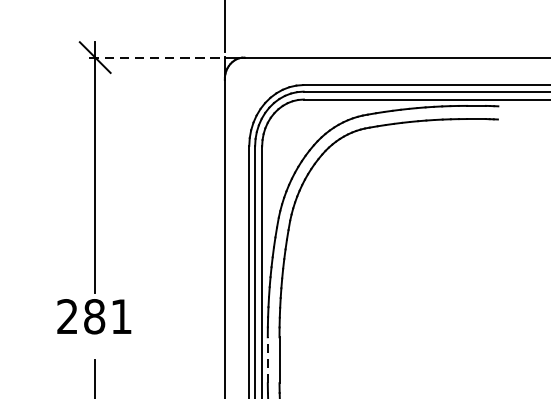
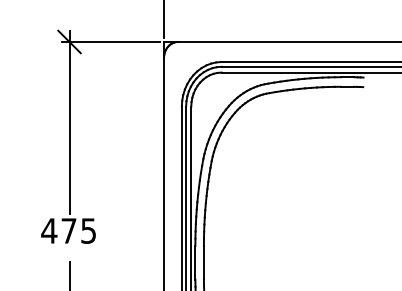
line: (151, 56) -> (110, 41), dashed -> solid
text: (93, 316) -> (68, 230), 281 -> 475
line: (267, 359) -> (195, 262), dashed -> solid

